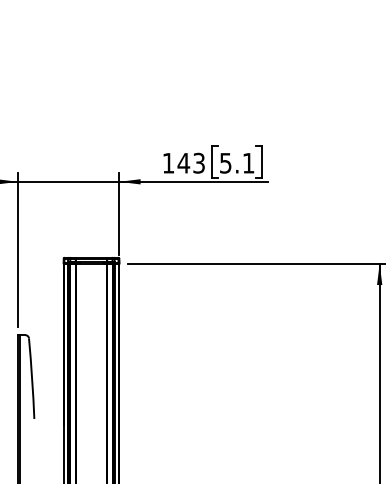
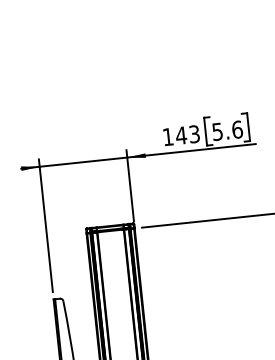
text: (248, 162) -> (237, 129), 5.1 -> 5.6

